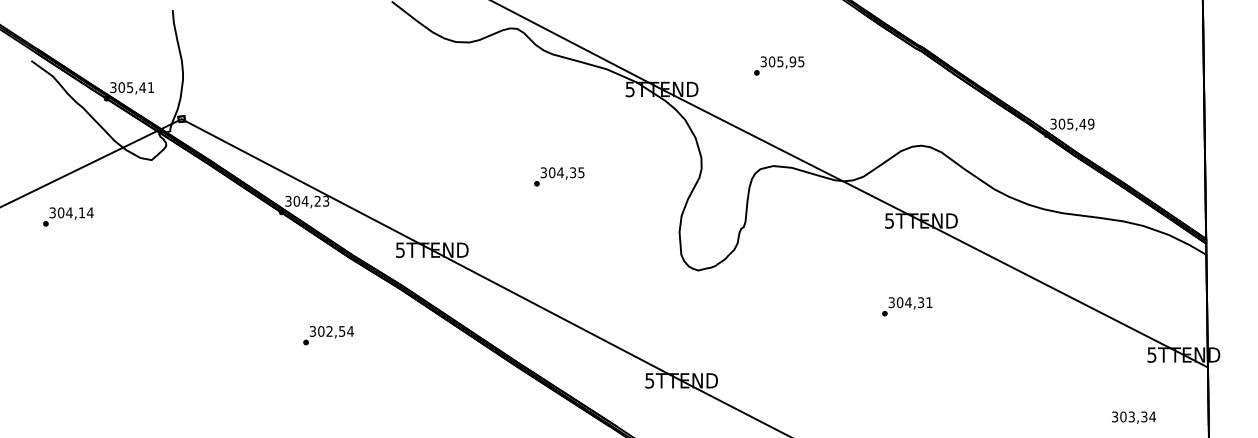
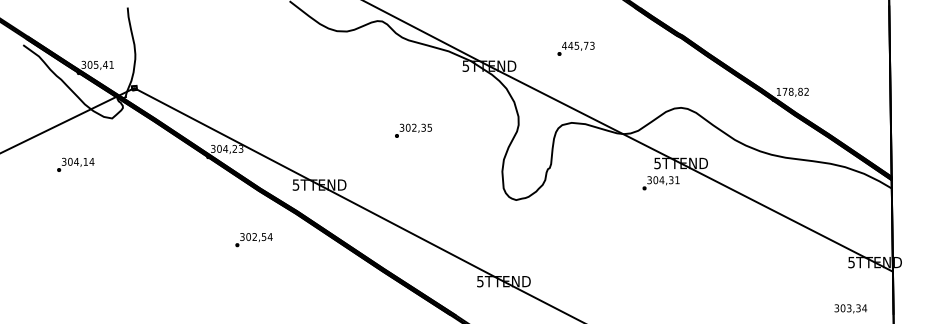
text: (782, 61) -> (578, 45), 305,95 -> 445,73
text: (1072, 123) -> (792, 91), 305,49 -> 178,82
text: (560, 172) -> (414, 127), 304,35 -> 302,35
text: (68, 216) -> (75, 164), moved
text: (907, 306) -> (661, 183), moved
text: (328, 335) -> (253, 239), moved
text: (1134, 417) -> (851, 308), moved

